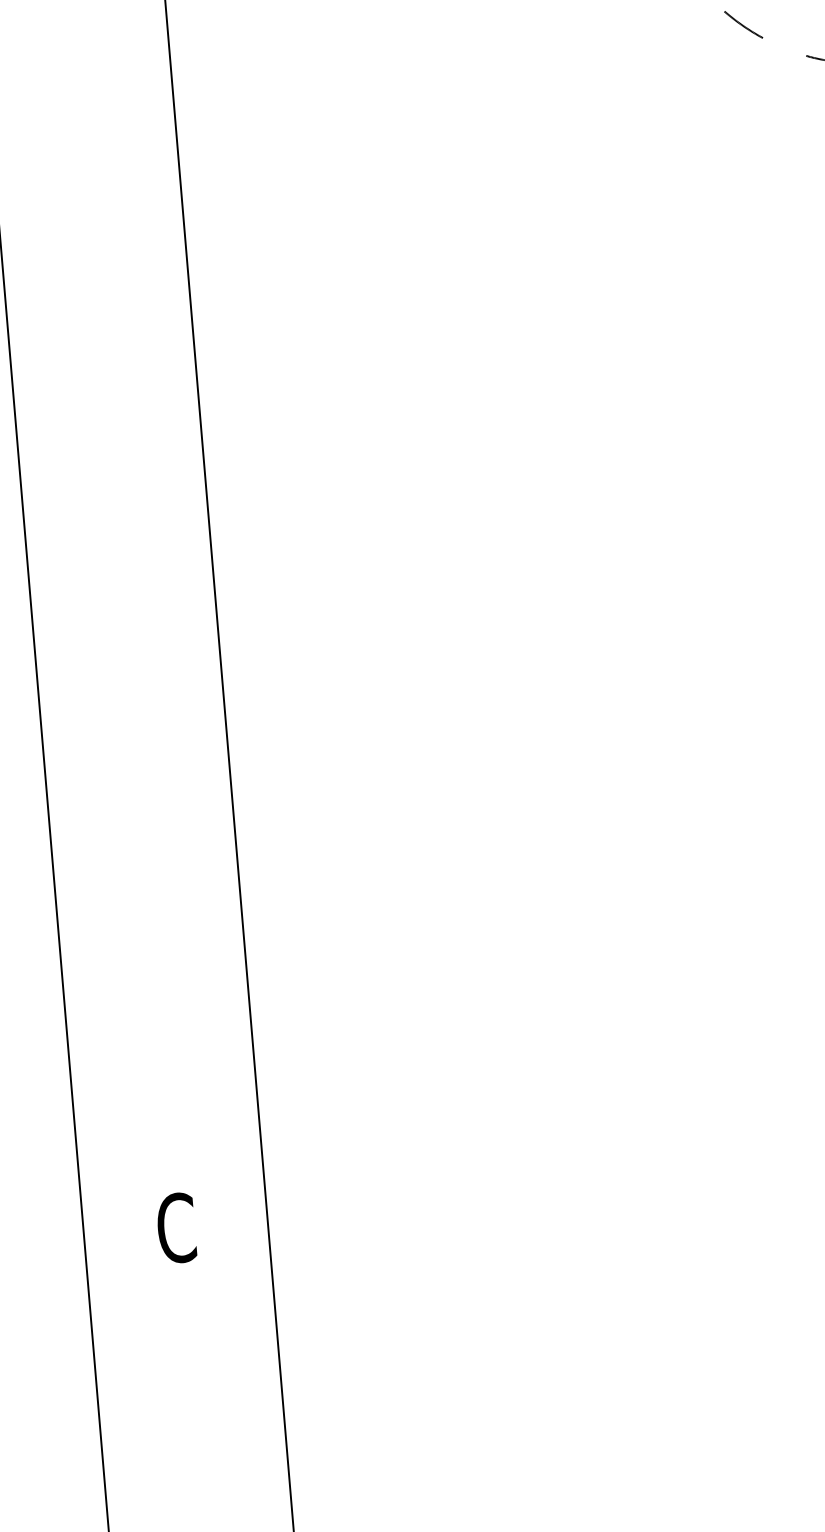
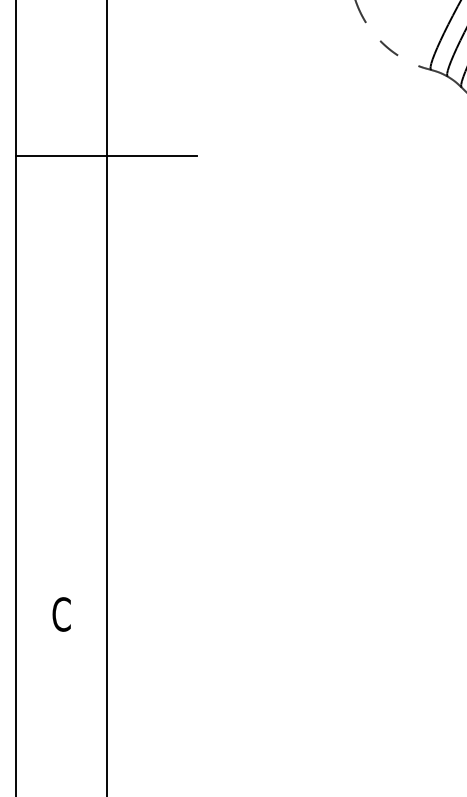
line: (189, 292) -> (106, 156), added

